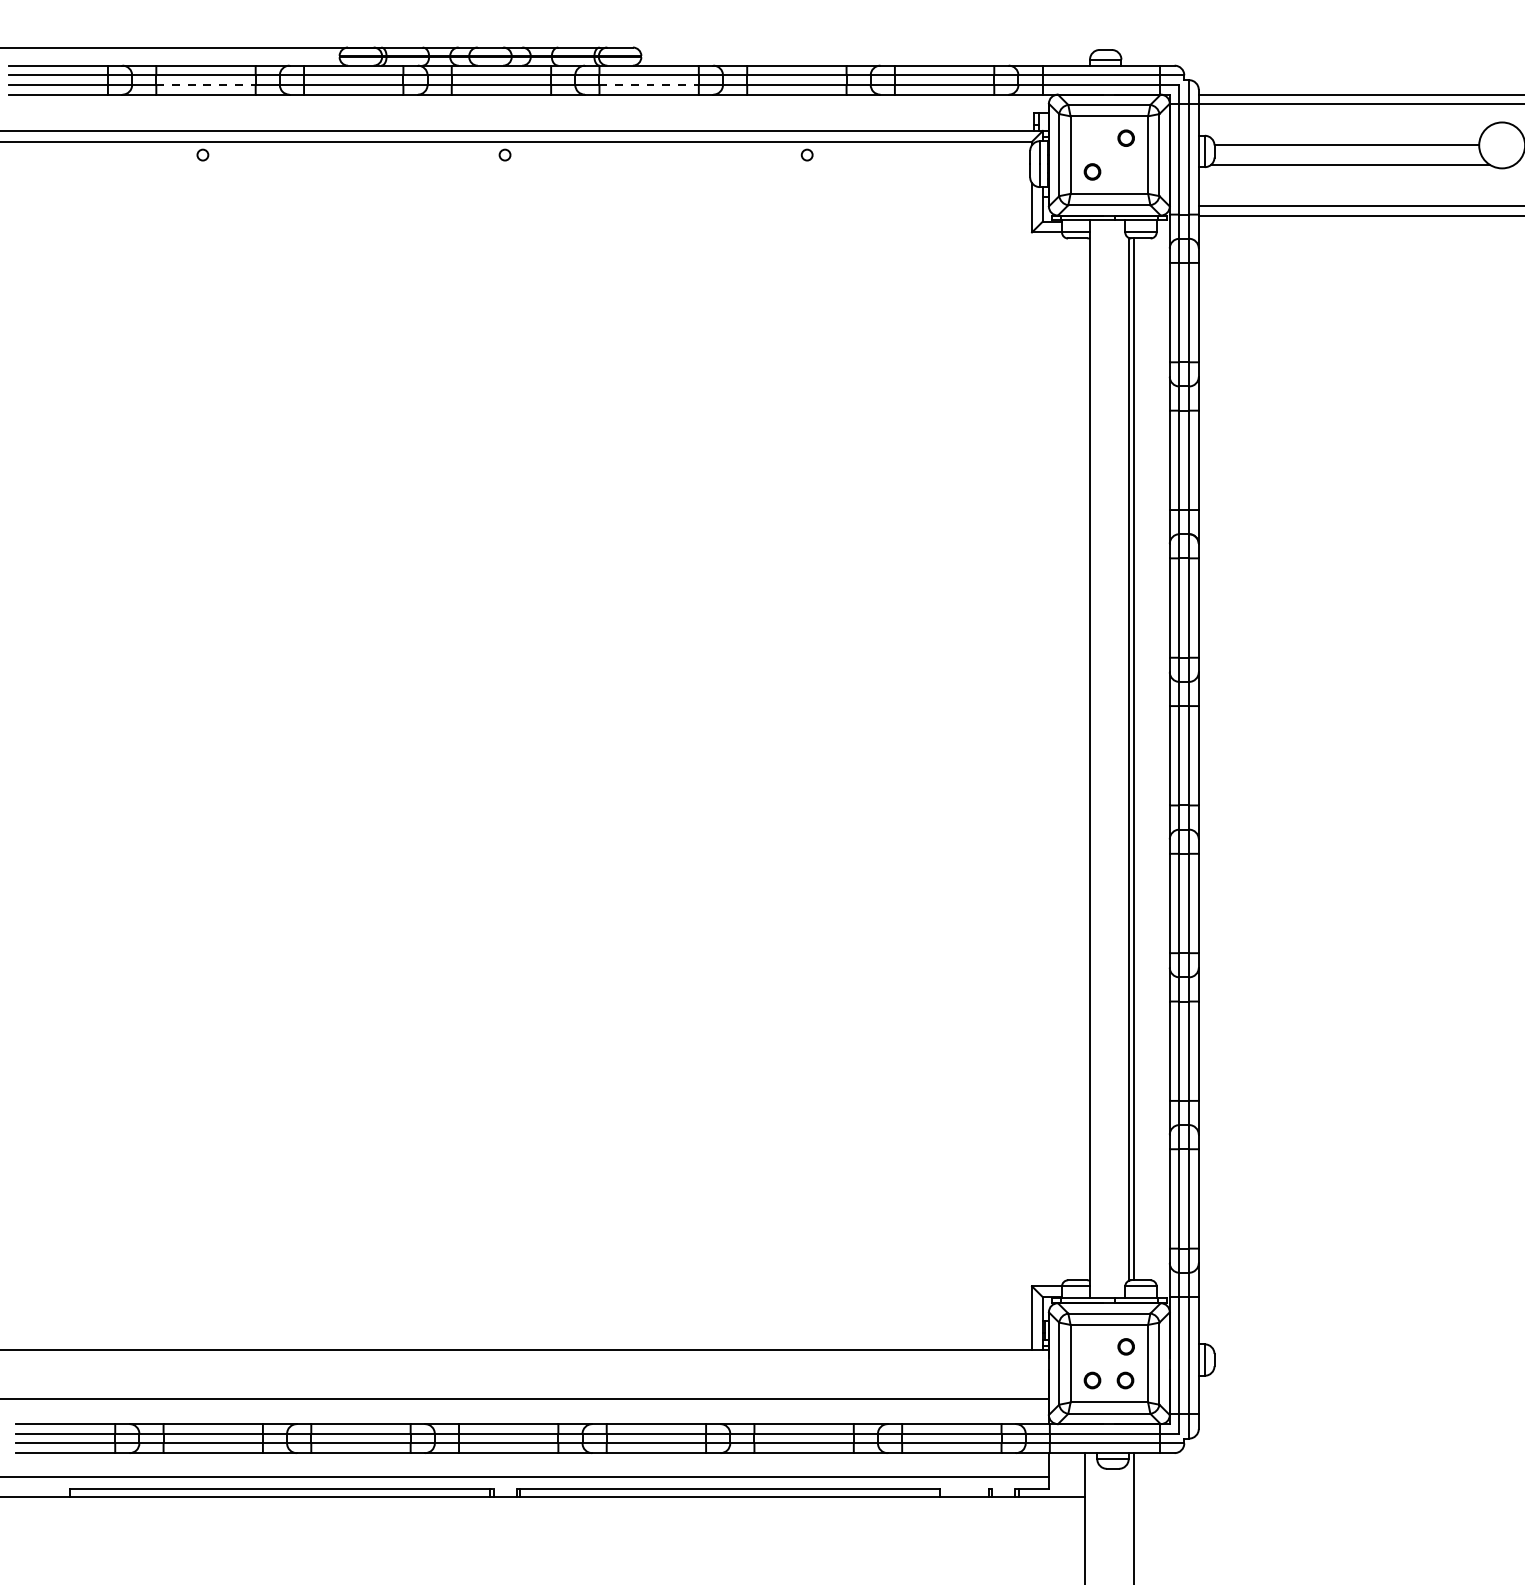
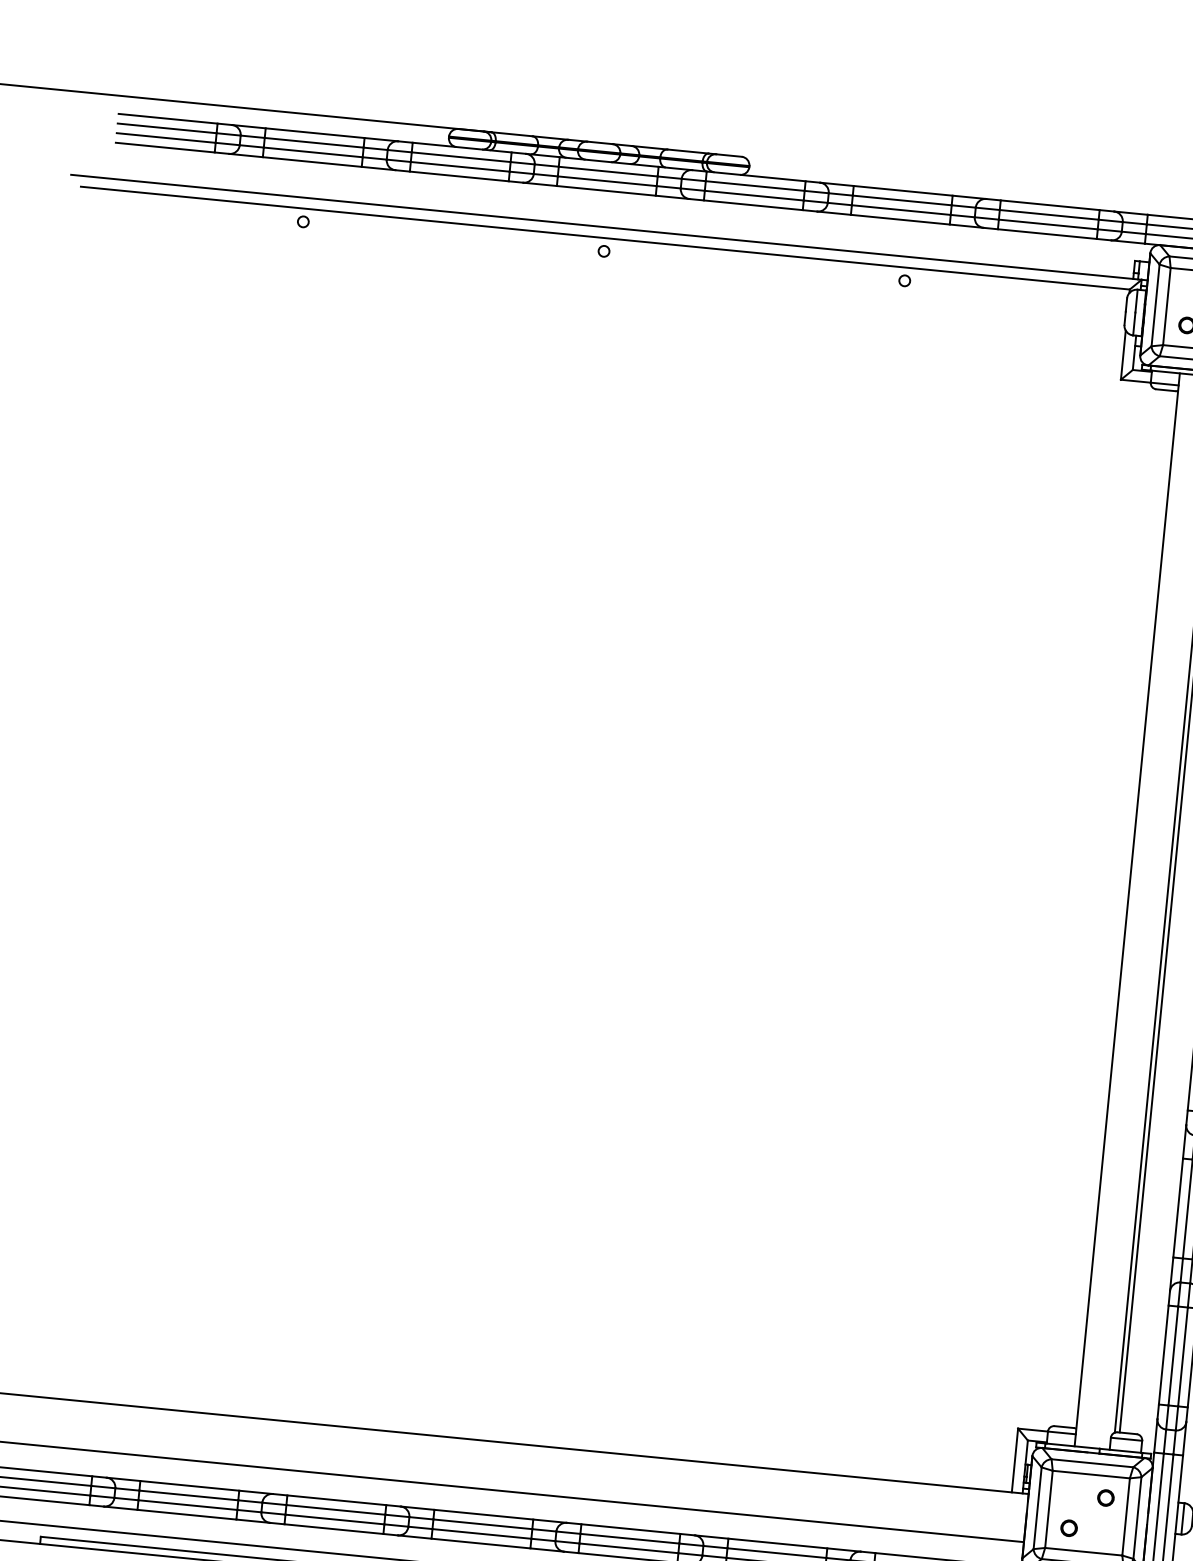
line: (206, 85) -> (313, 152), dashed -> solid
line: (649, 85) -> (754, 196), dashed -> solid
part: (1125, 1380) -> (1101, 1531), removed

